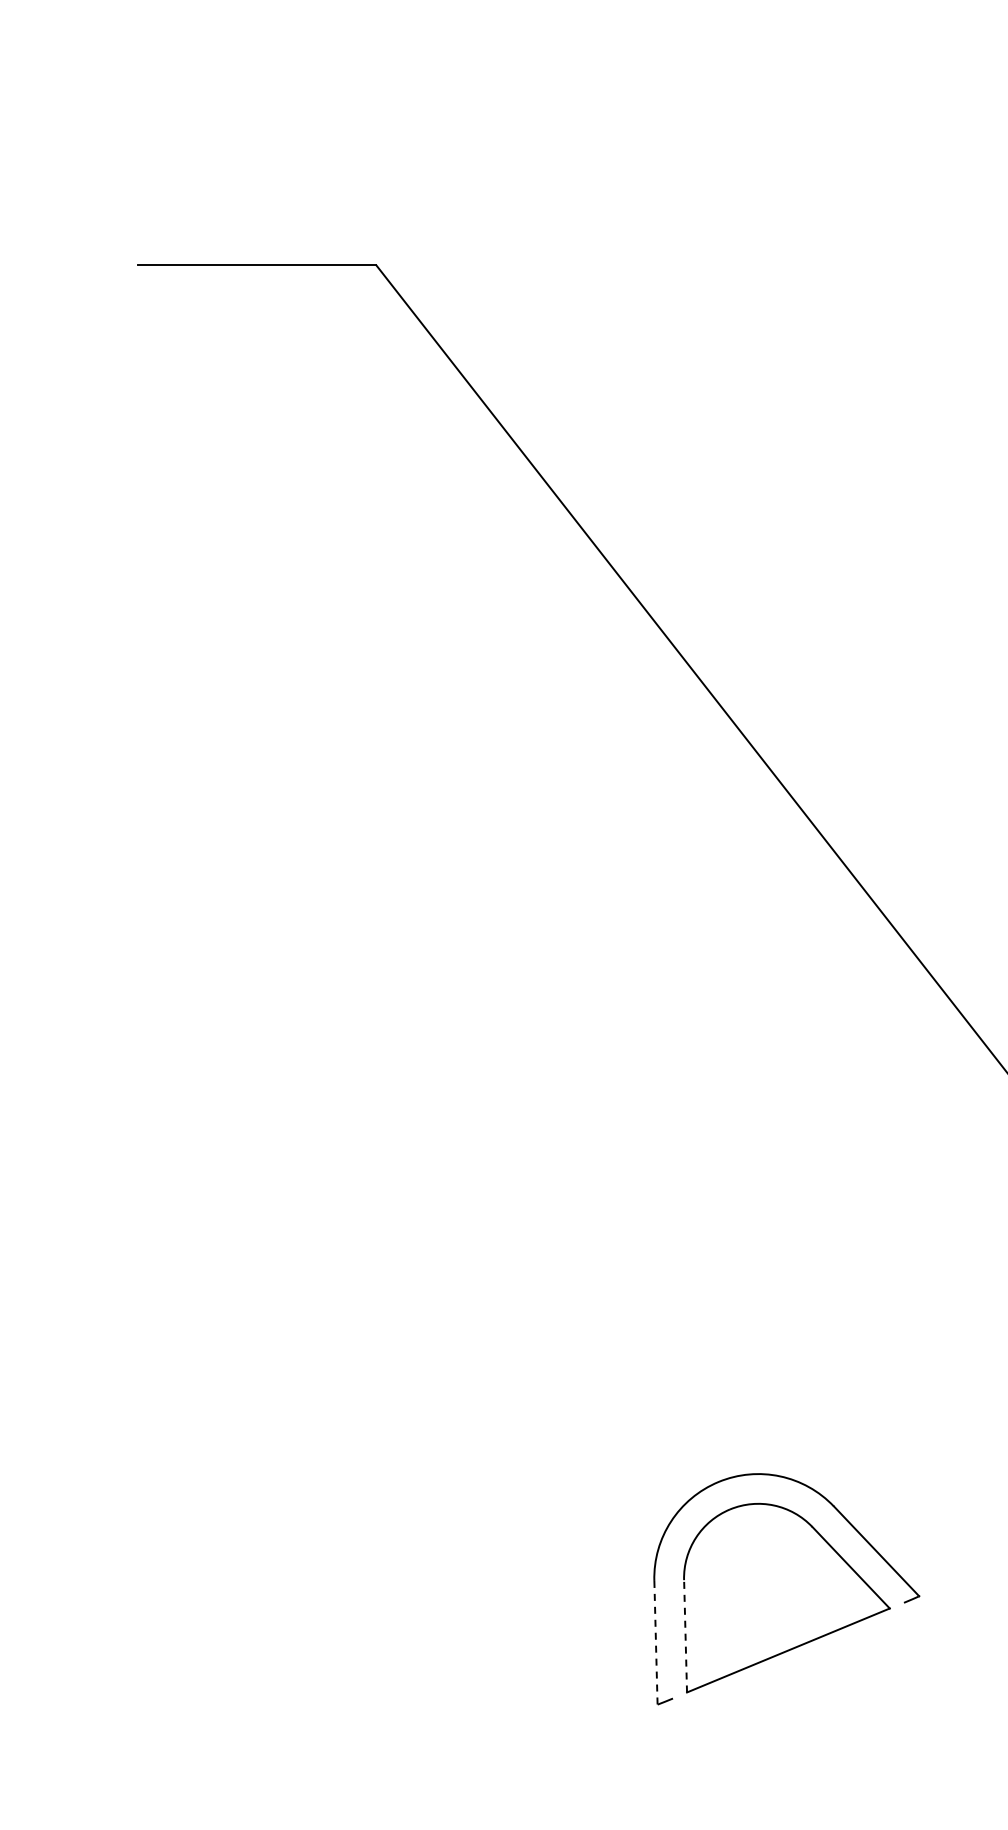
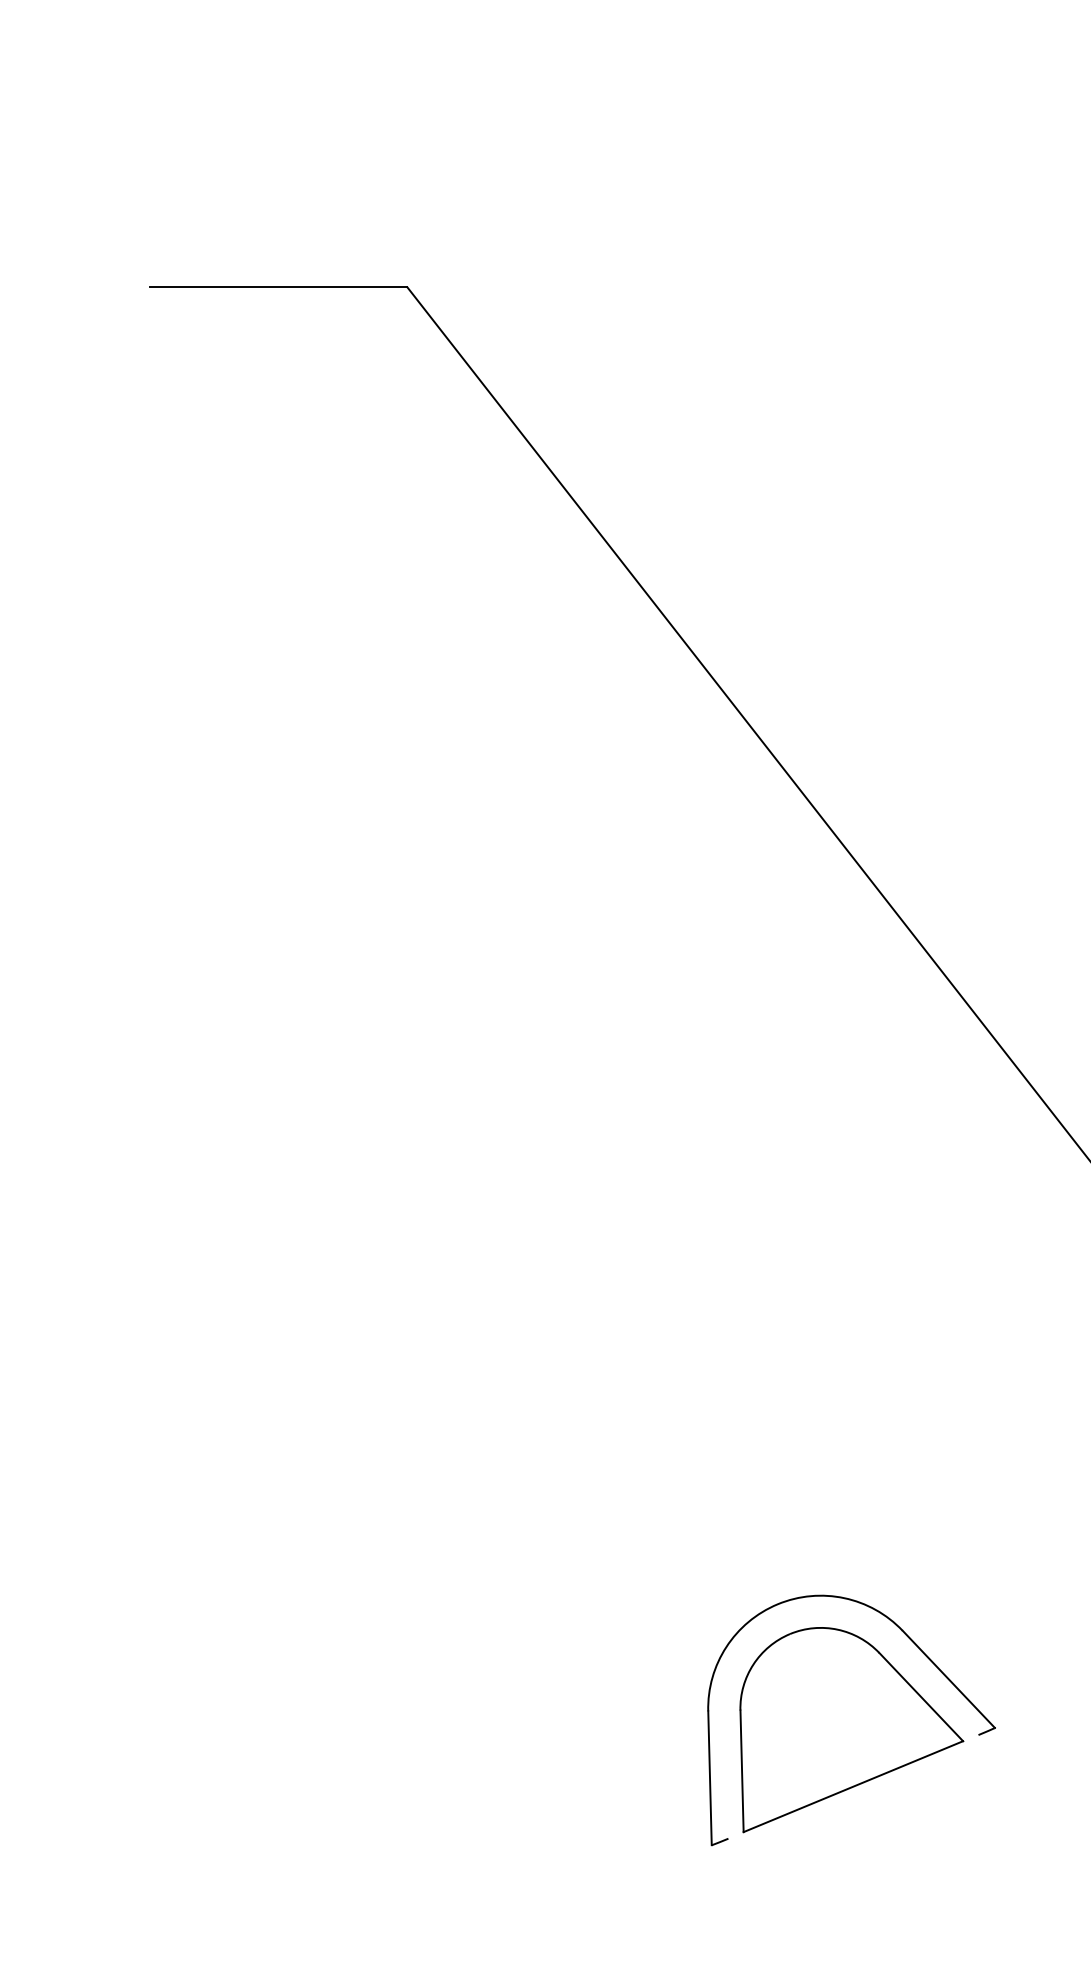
line: (685, 1635) -> (741, 1770), dashed -> solid
line: (655, 1642) -> (709, 1778), dashed -> solid

